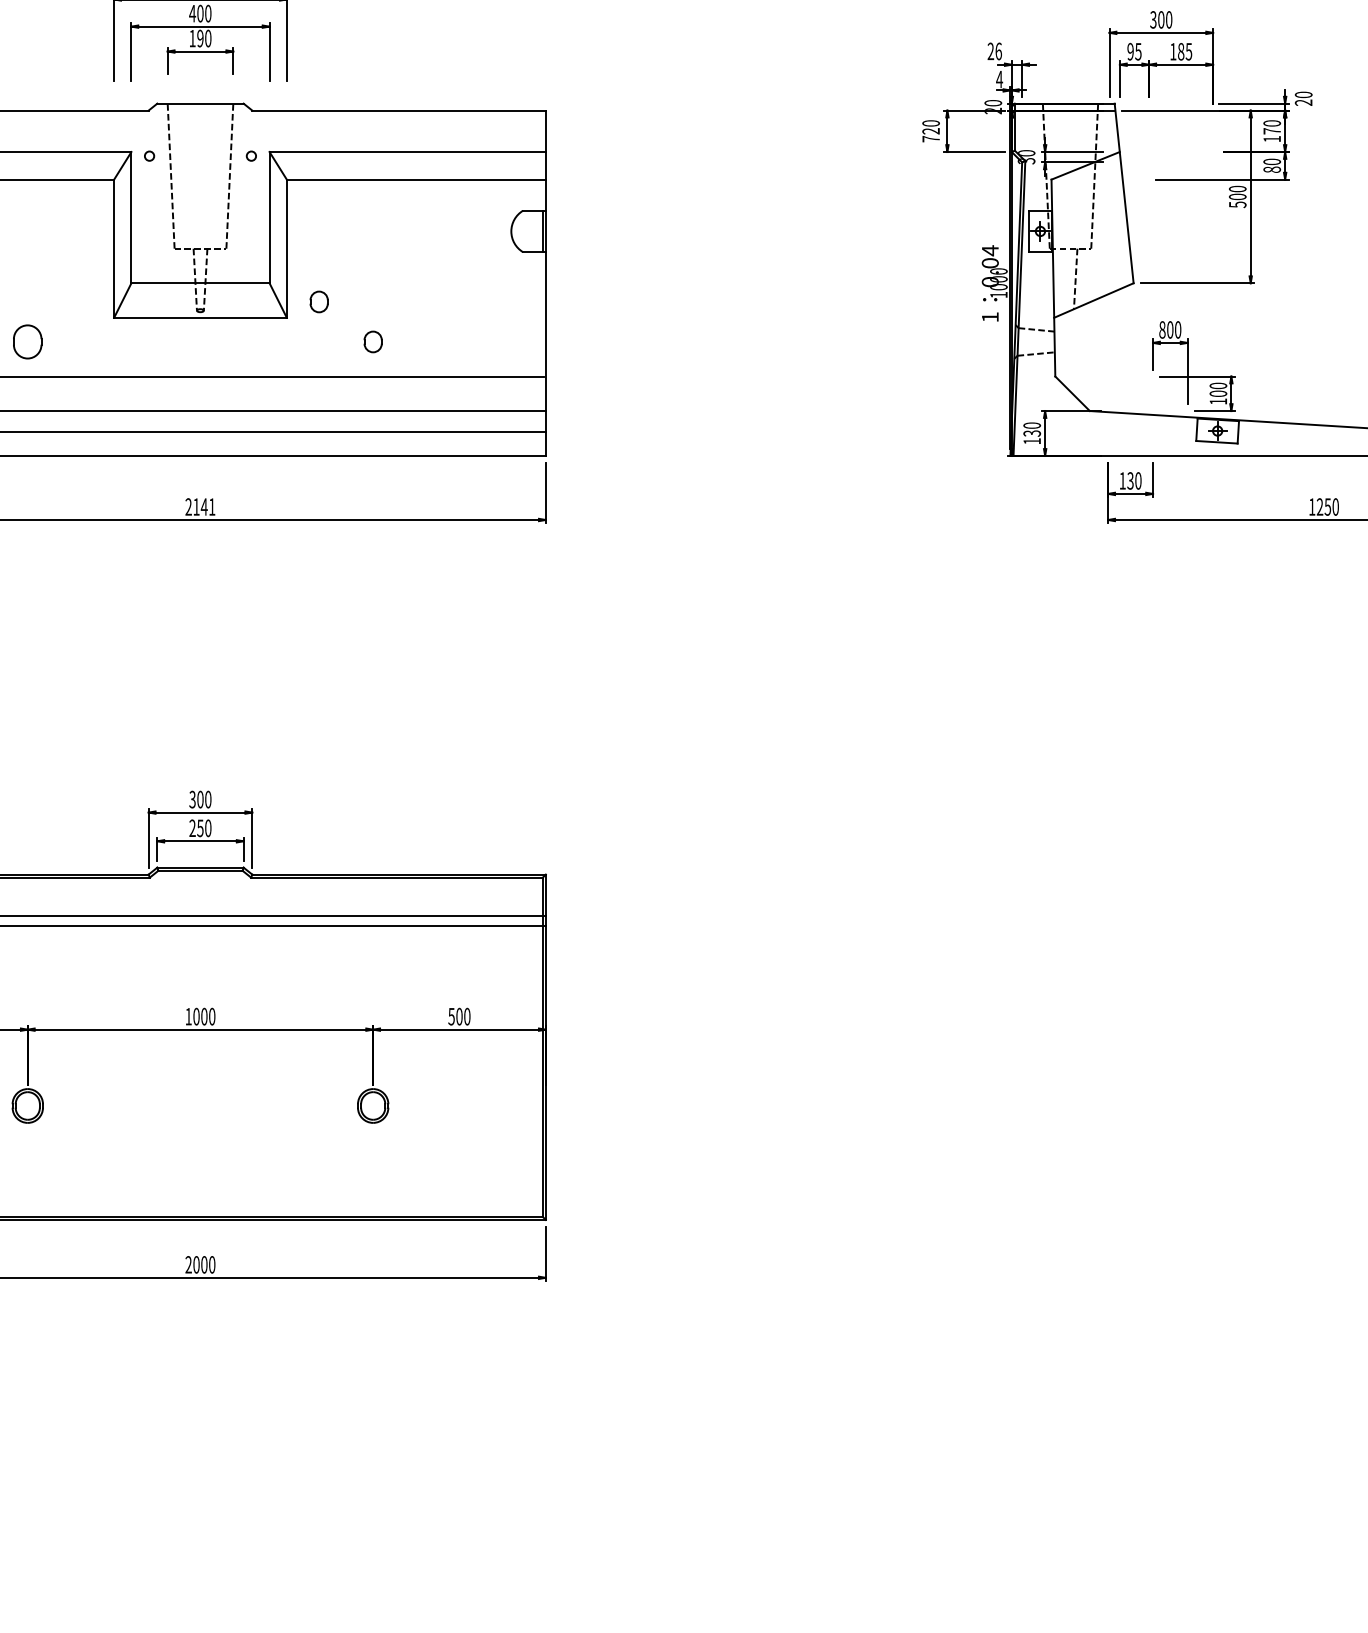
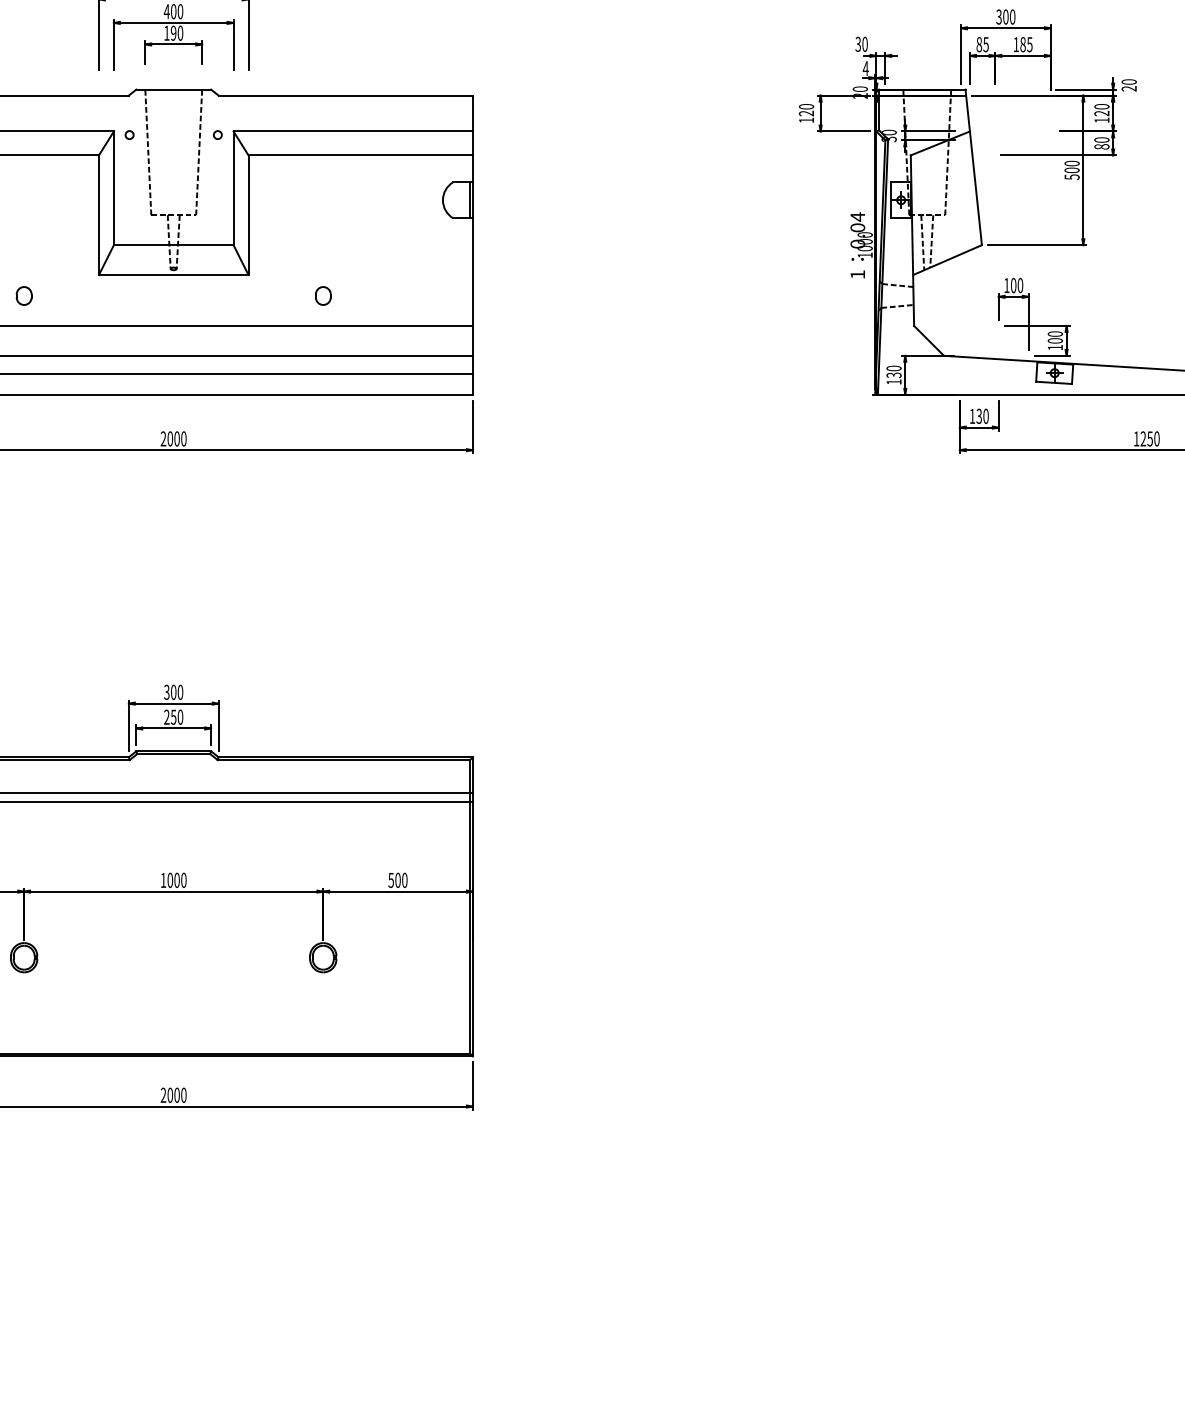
text: (994, 51) -> (861, 44), 26 -> 30
text: (1130, 51) -> (979, 44), 95 -> 85
text: (1271, 131) -> (1101, 113), 170 -> 120
text: (930, 138) -> (805, 119), 720 -> 120
line: (1065, 280) -> (922, 242), added
part: (318, 301) -> (275, 260), removed
text: (1162, 329) -> (1006, 285), 800 -> 100
part: (27, 341) -> (23, 295), size x0.62
text: (204, 506) -> (177, 438), 2141 -> 2000

